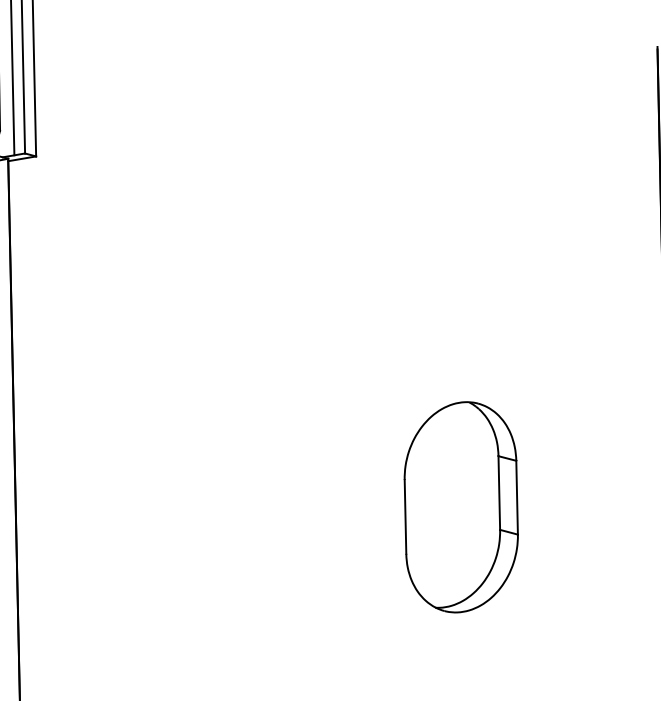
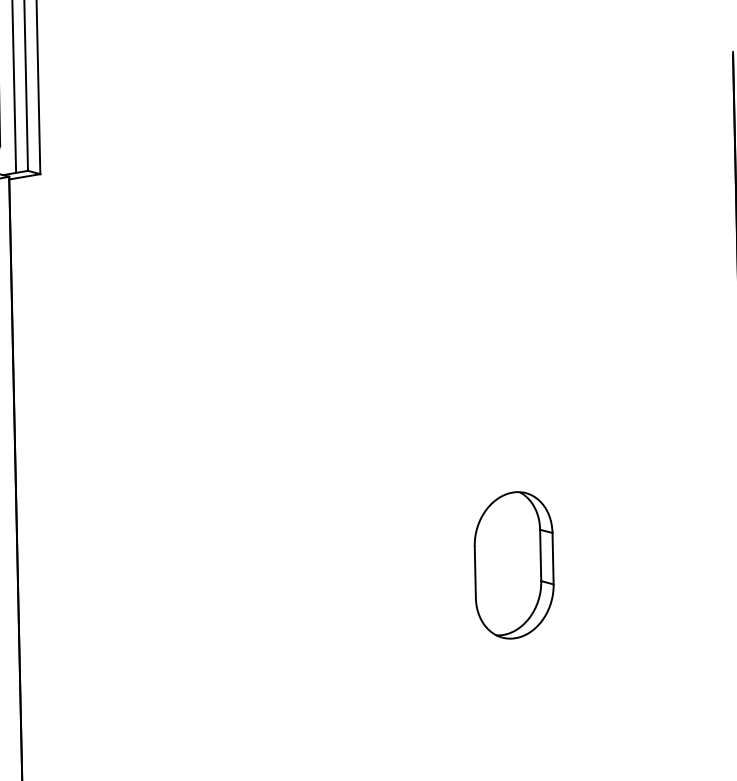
part: (460, 507) -> (513, 565), size x0.62

